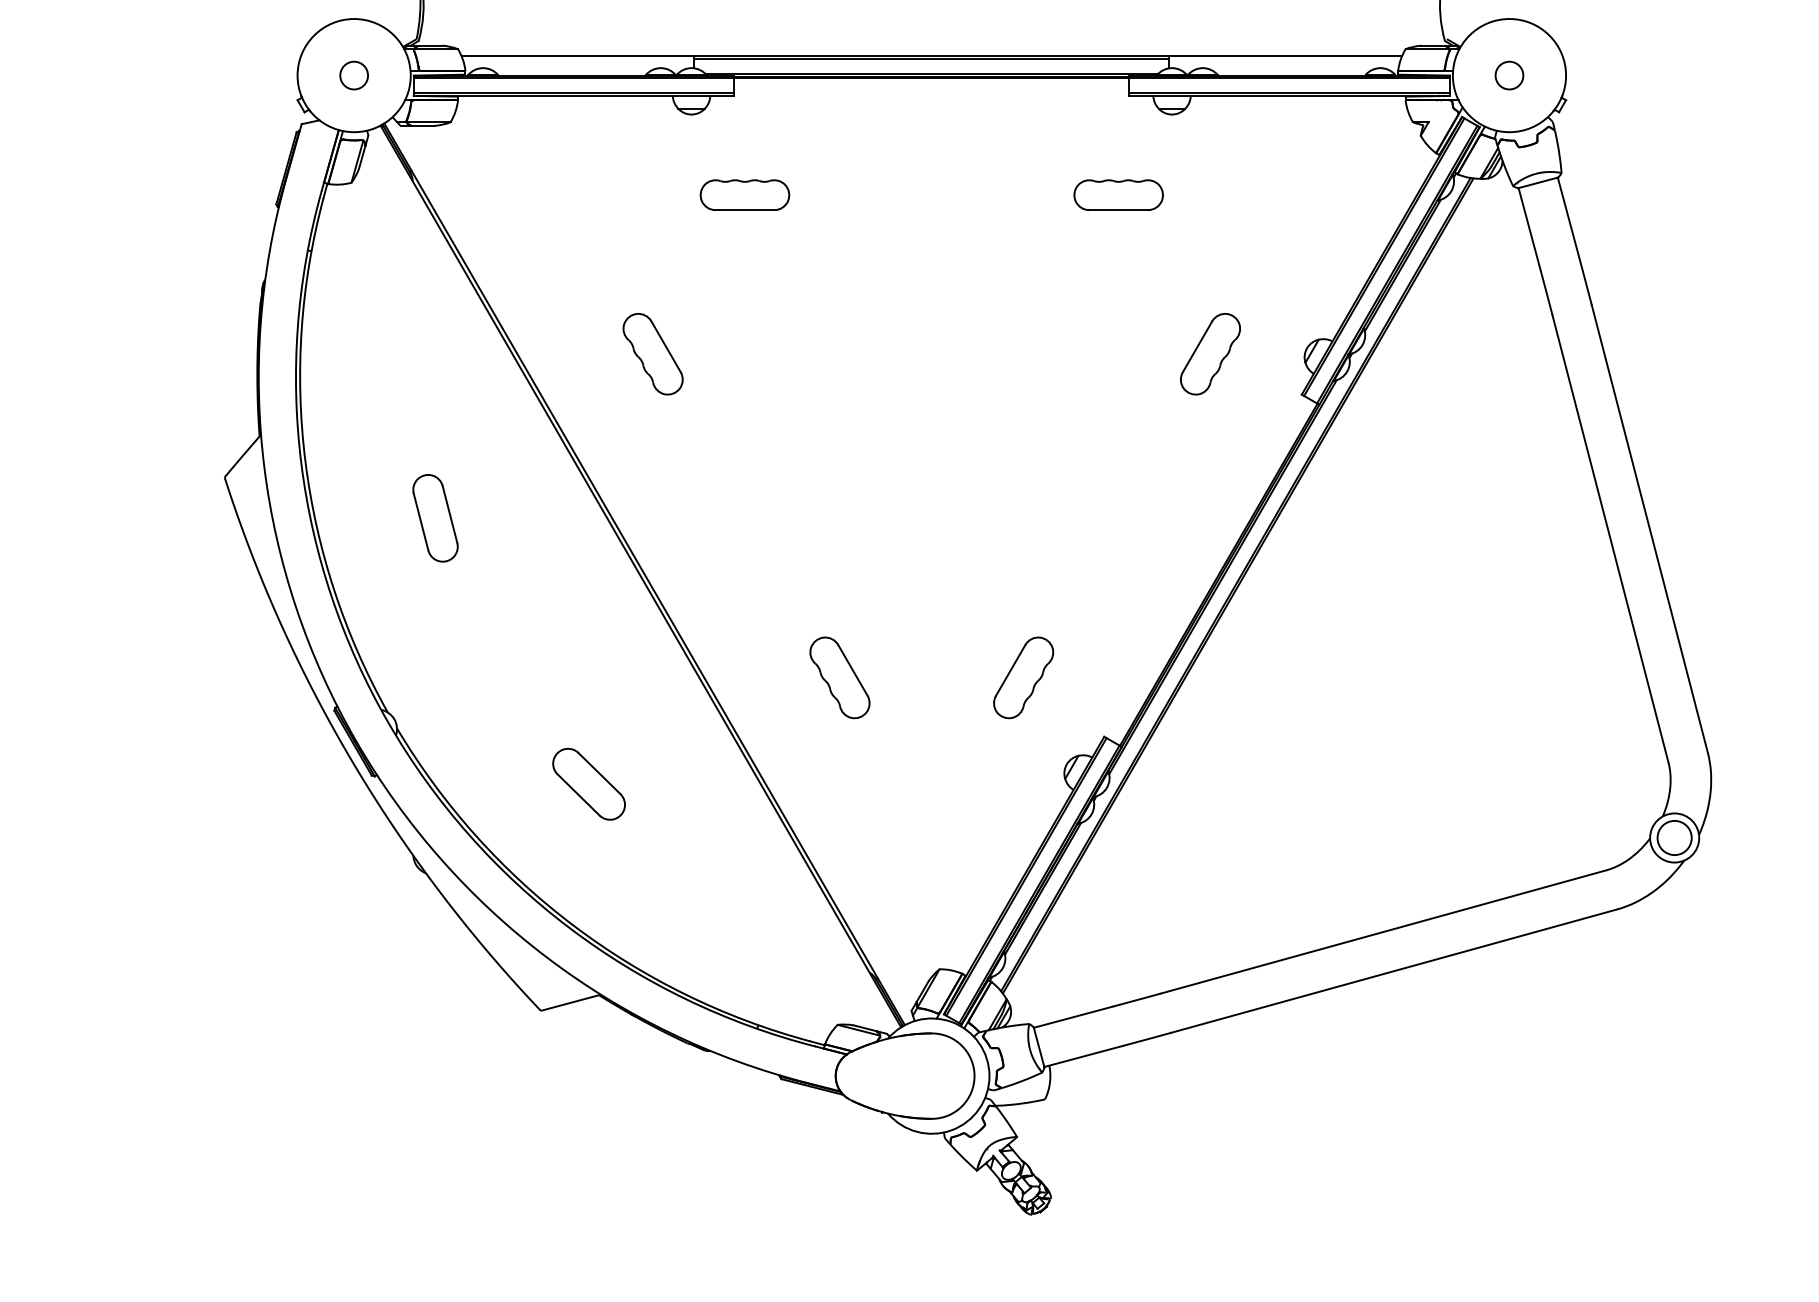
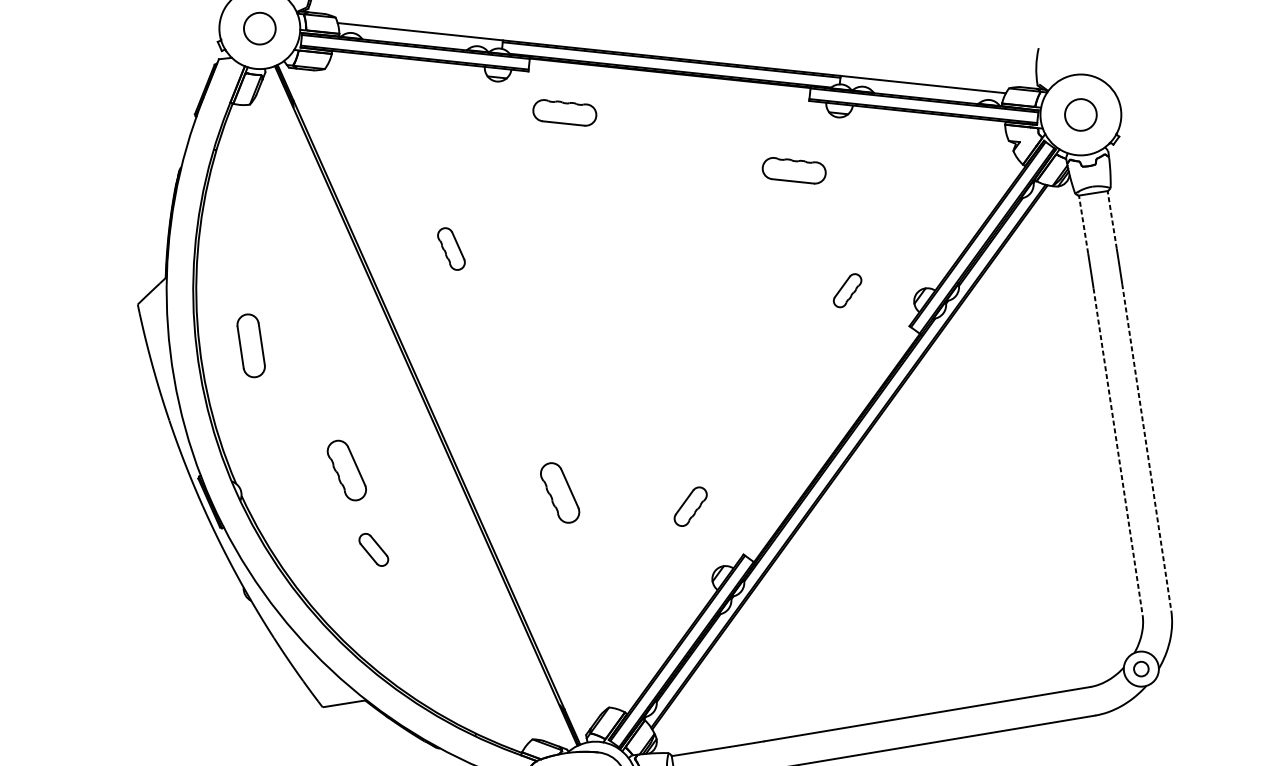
circle: (354, 75) -> (260, 28), size x1.6
circle: (1509, 75) -> (1080, 114), size x1.6
part: (744, 194) -> (564, 112), moved
line: (1568, 217) -> (1112, 220), solid -> dashed
line: (1529, 227) -> (1083, 224), solid -> dashed
part: (652, 354) -> (451, 249), size x0.7
part: (1210, 354) -> (847, 290), size x0.6
part: (435, 518) -> (251, 345), moved
line: (1649, 529) -> (1146, 447), solid -> dashed
line: (1610, 539) -> (1118, 452), solid -> dashed
part: (539, 677) -> (346, 470), added
part: (1023, 677) -> (690, 506), size x0.7
part: (588, 784) -> (373, 549), size x0.6
circle: (1674, 837) -> (1141, 668), size x0.6

